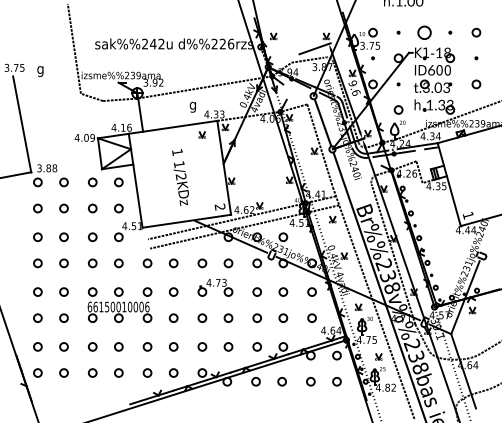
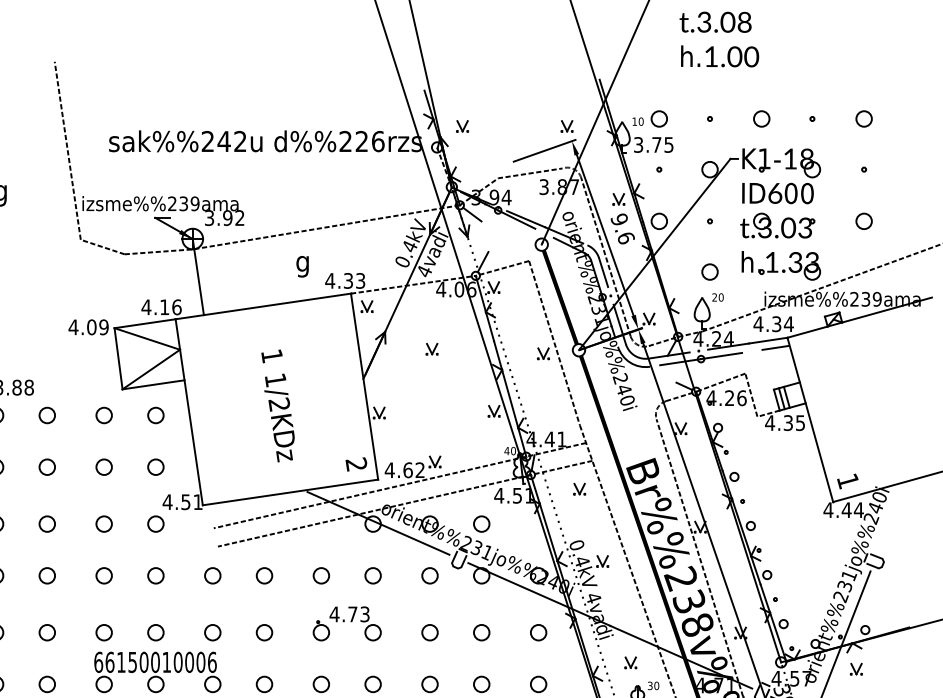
circle: (424, 32) -> (761, 118), size x0.62
part: (201, 134) -> (430, 348), moved

